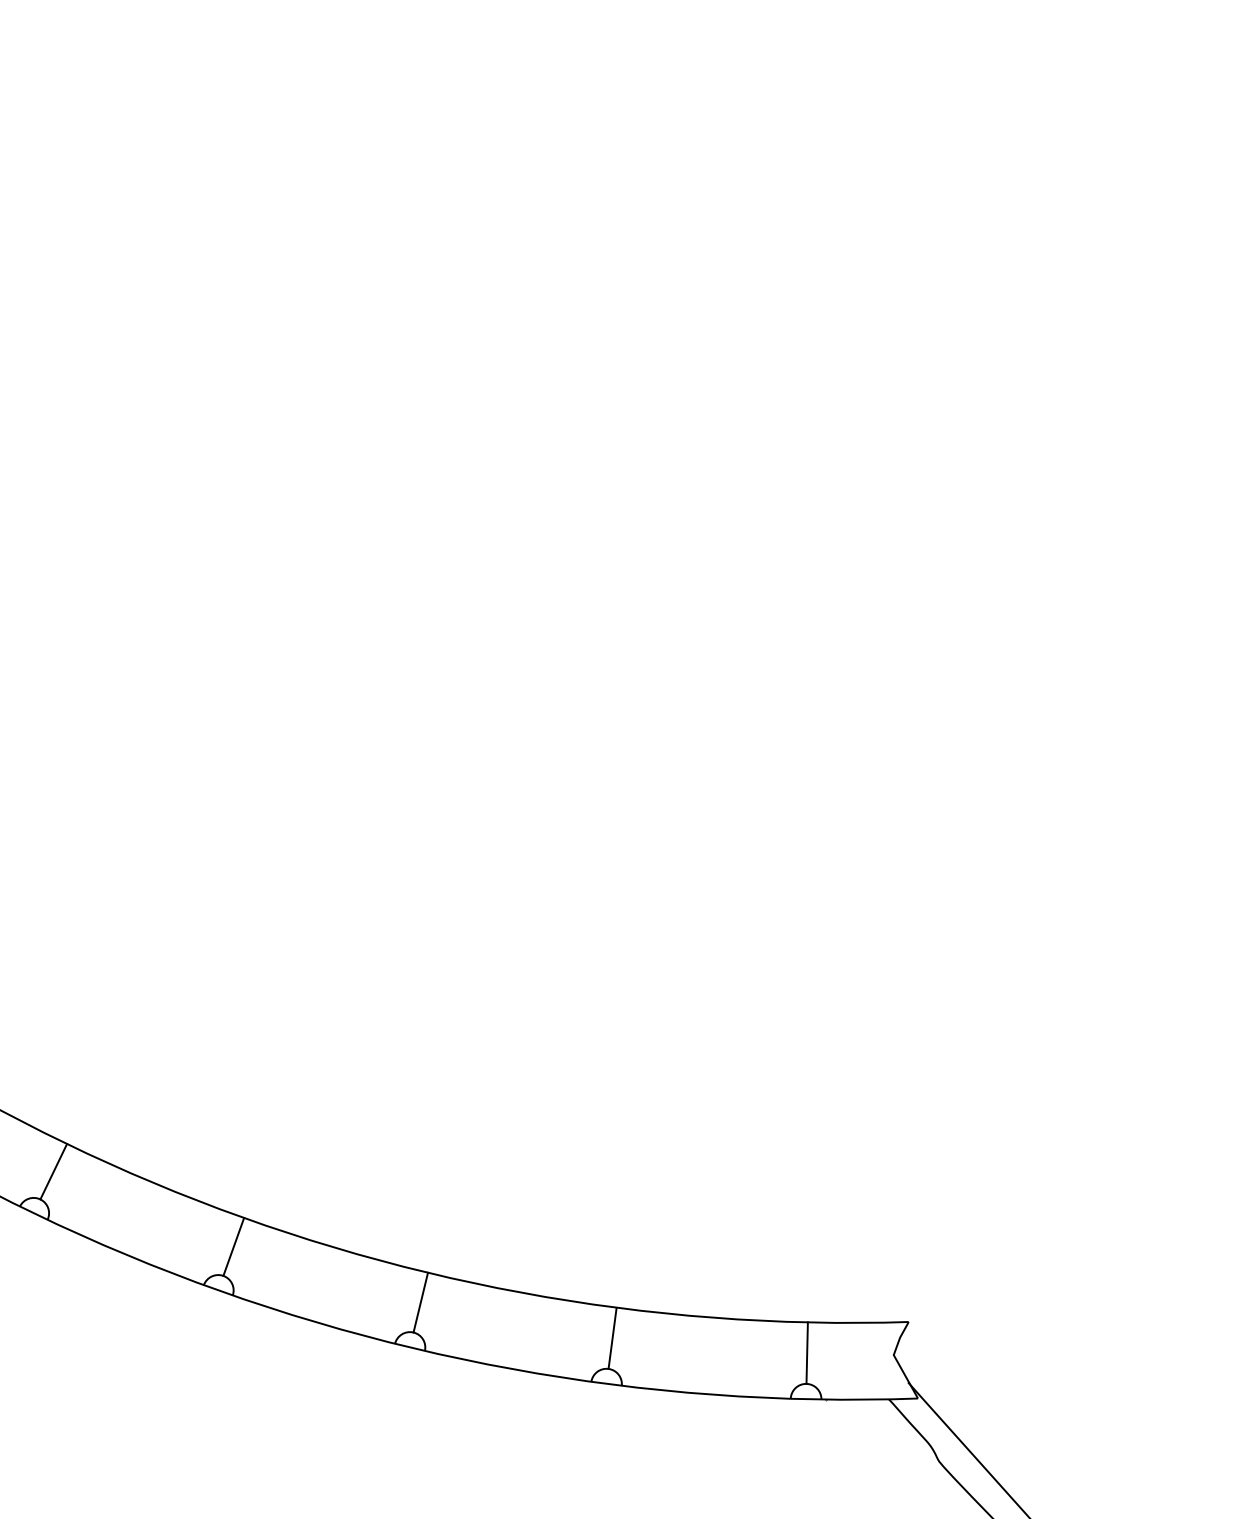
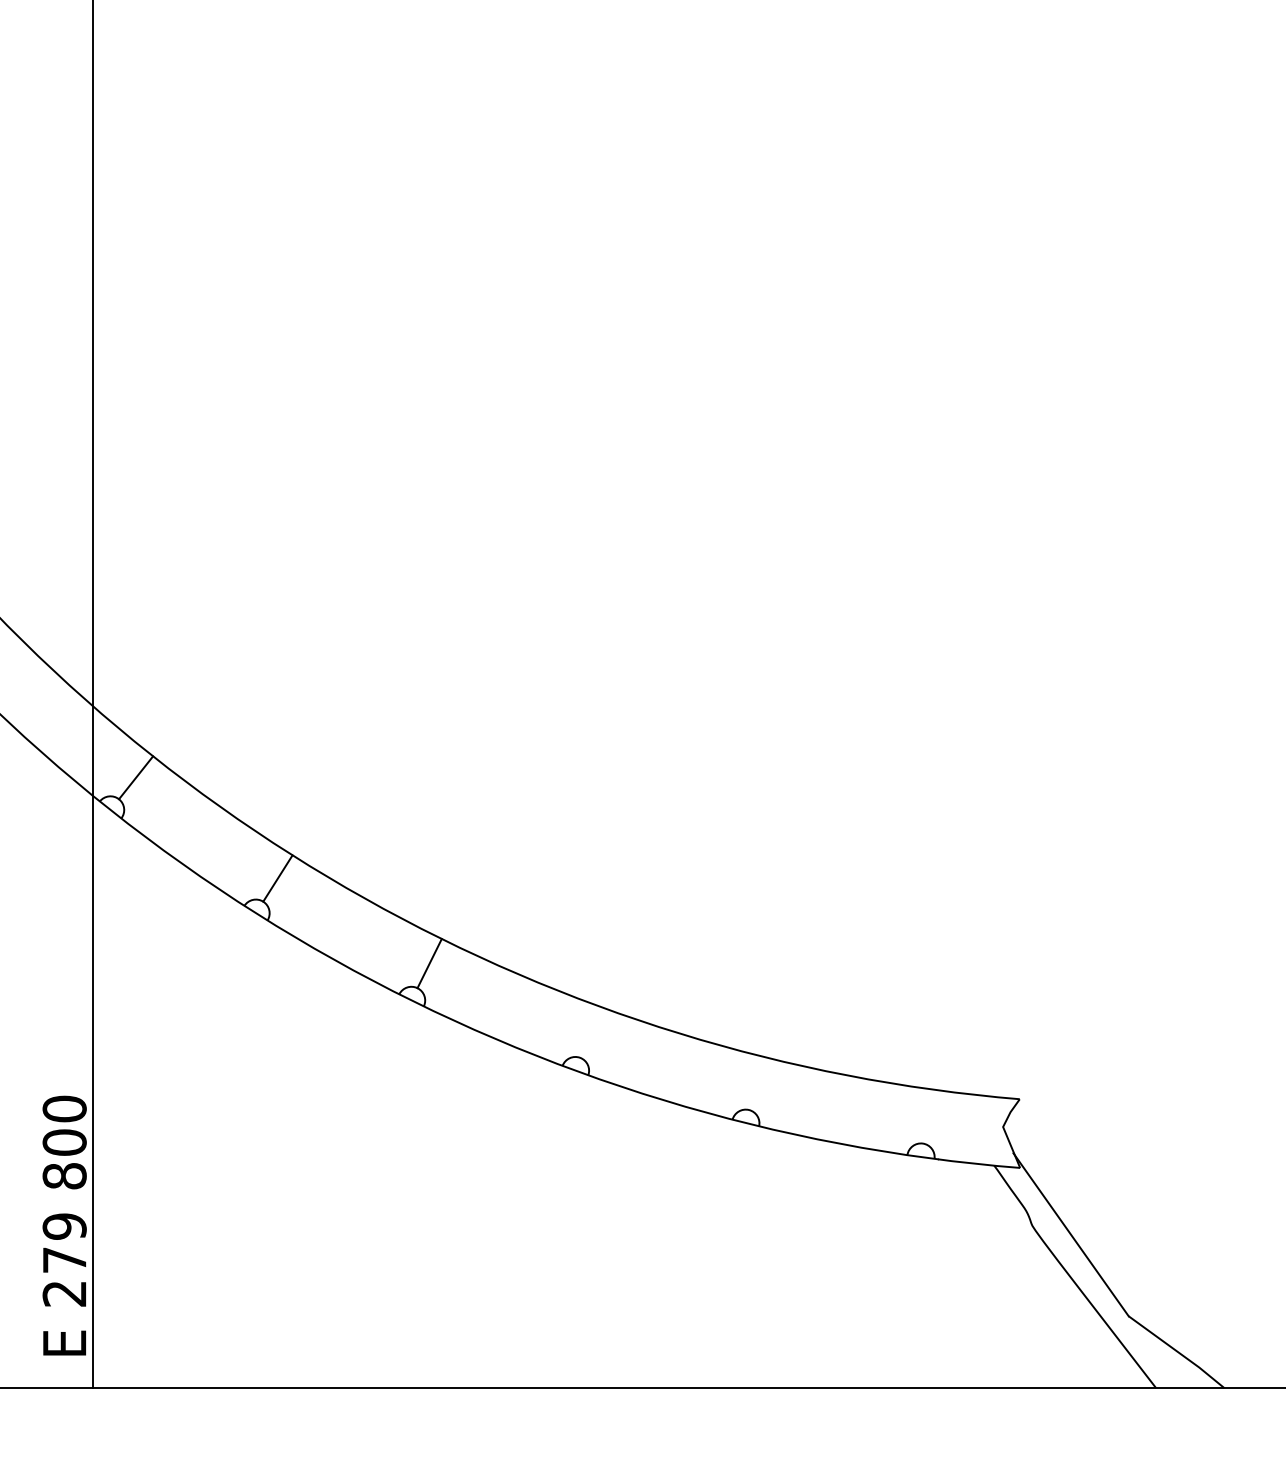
line: (420, 1302) -> (589, 1031), removed
line: (612, 1338) -> (755, 1083), removed
line: (807, 1353) -> (926, 1116), removed

